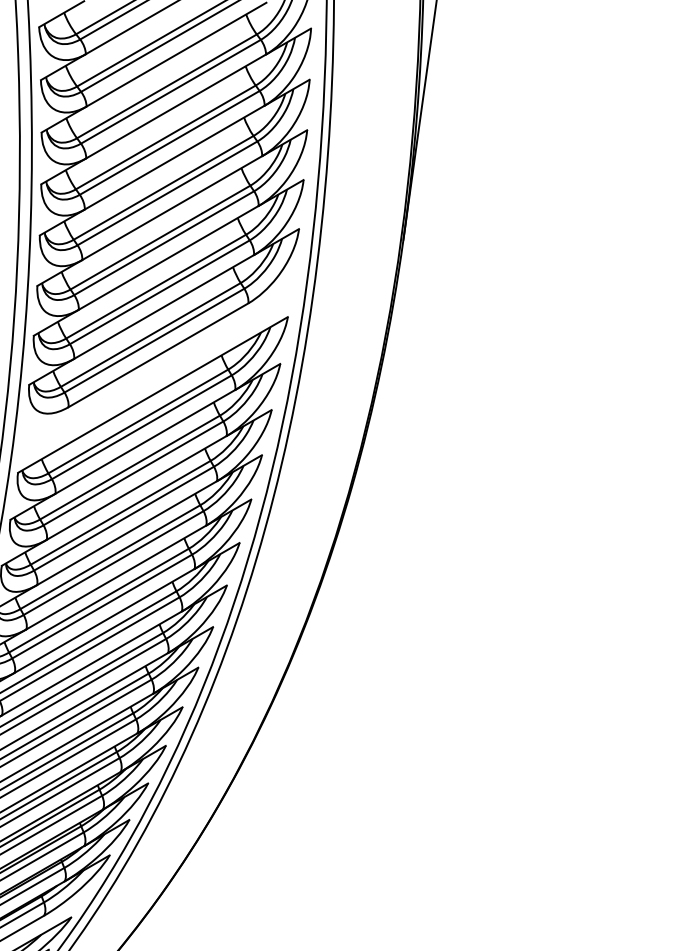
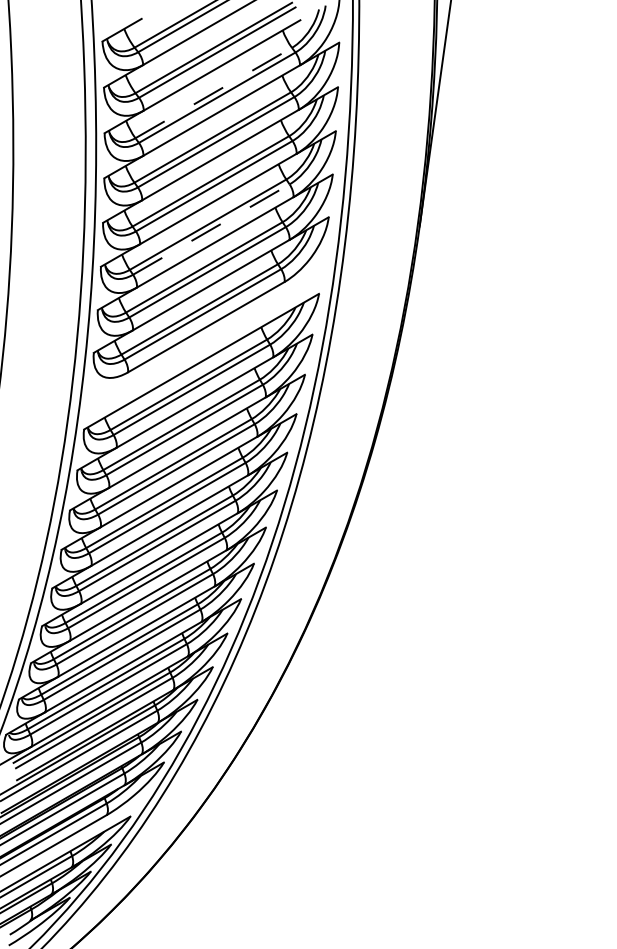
line: (167, 85) -> (214, 92), solid -> dashed
line: (164, 243) -> (211, 229), solid -> dashed

